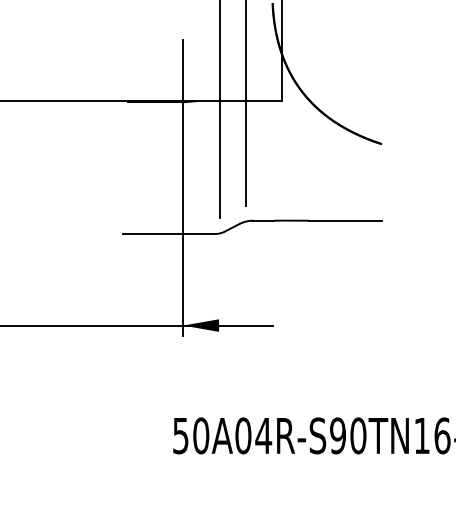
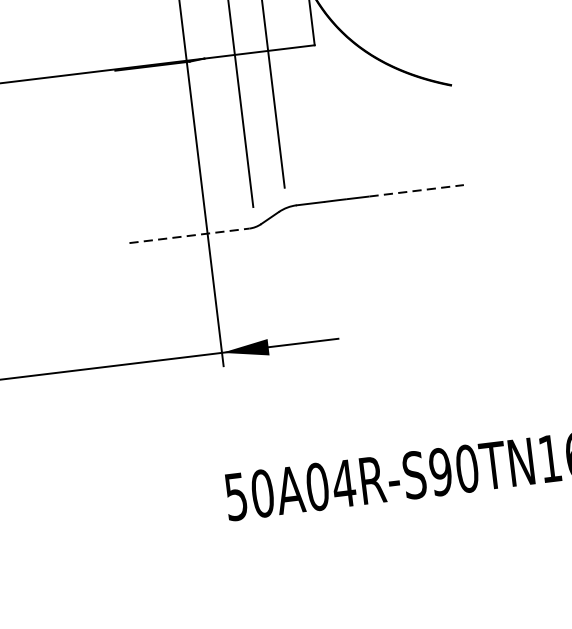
line: (346, 220) -> (417, 190), solid -> dashed
line: (169, 233) -> (189, 235), solid -> dashed

